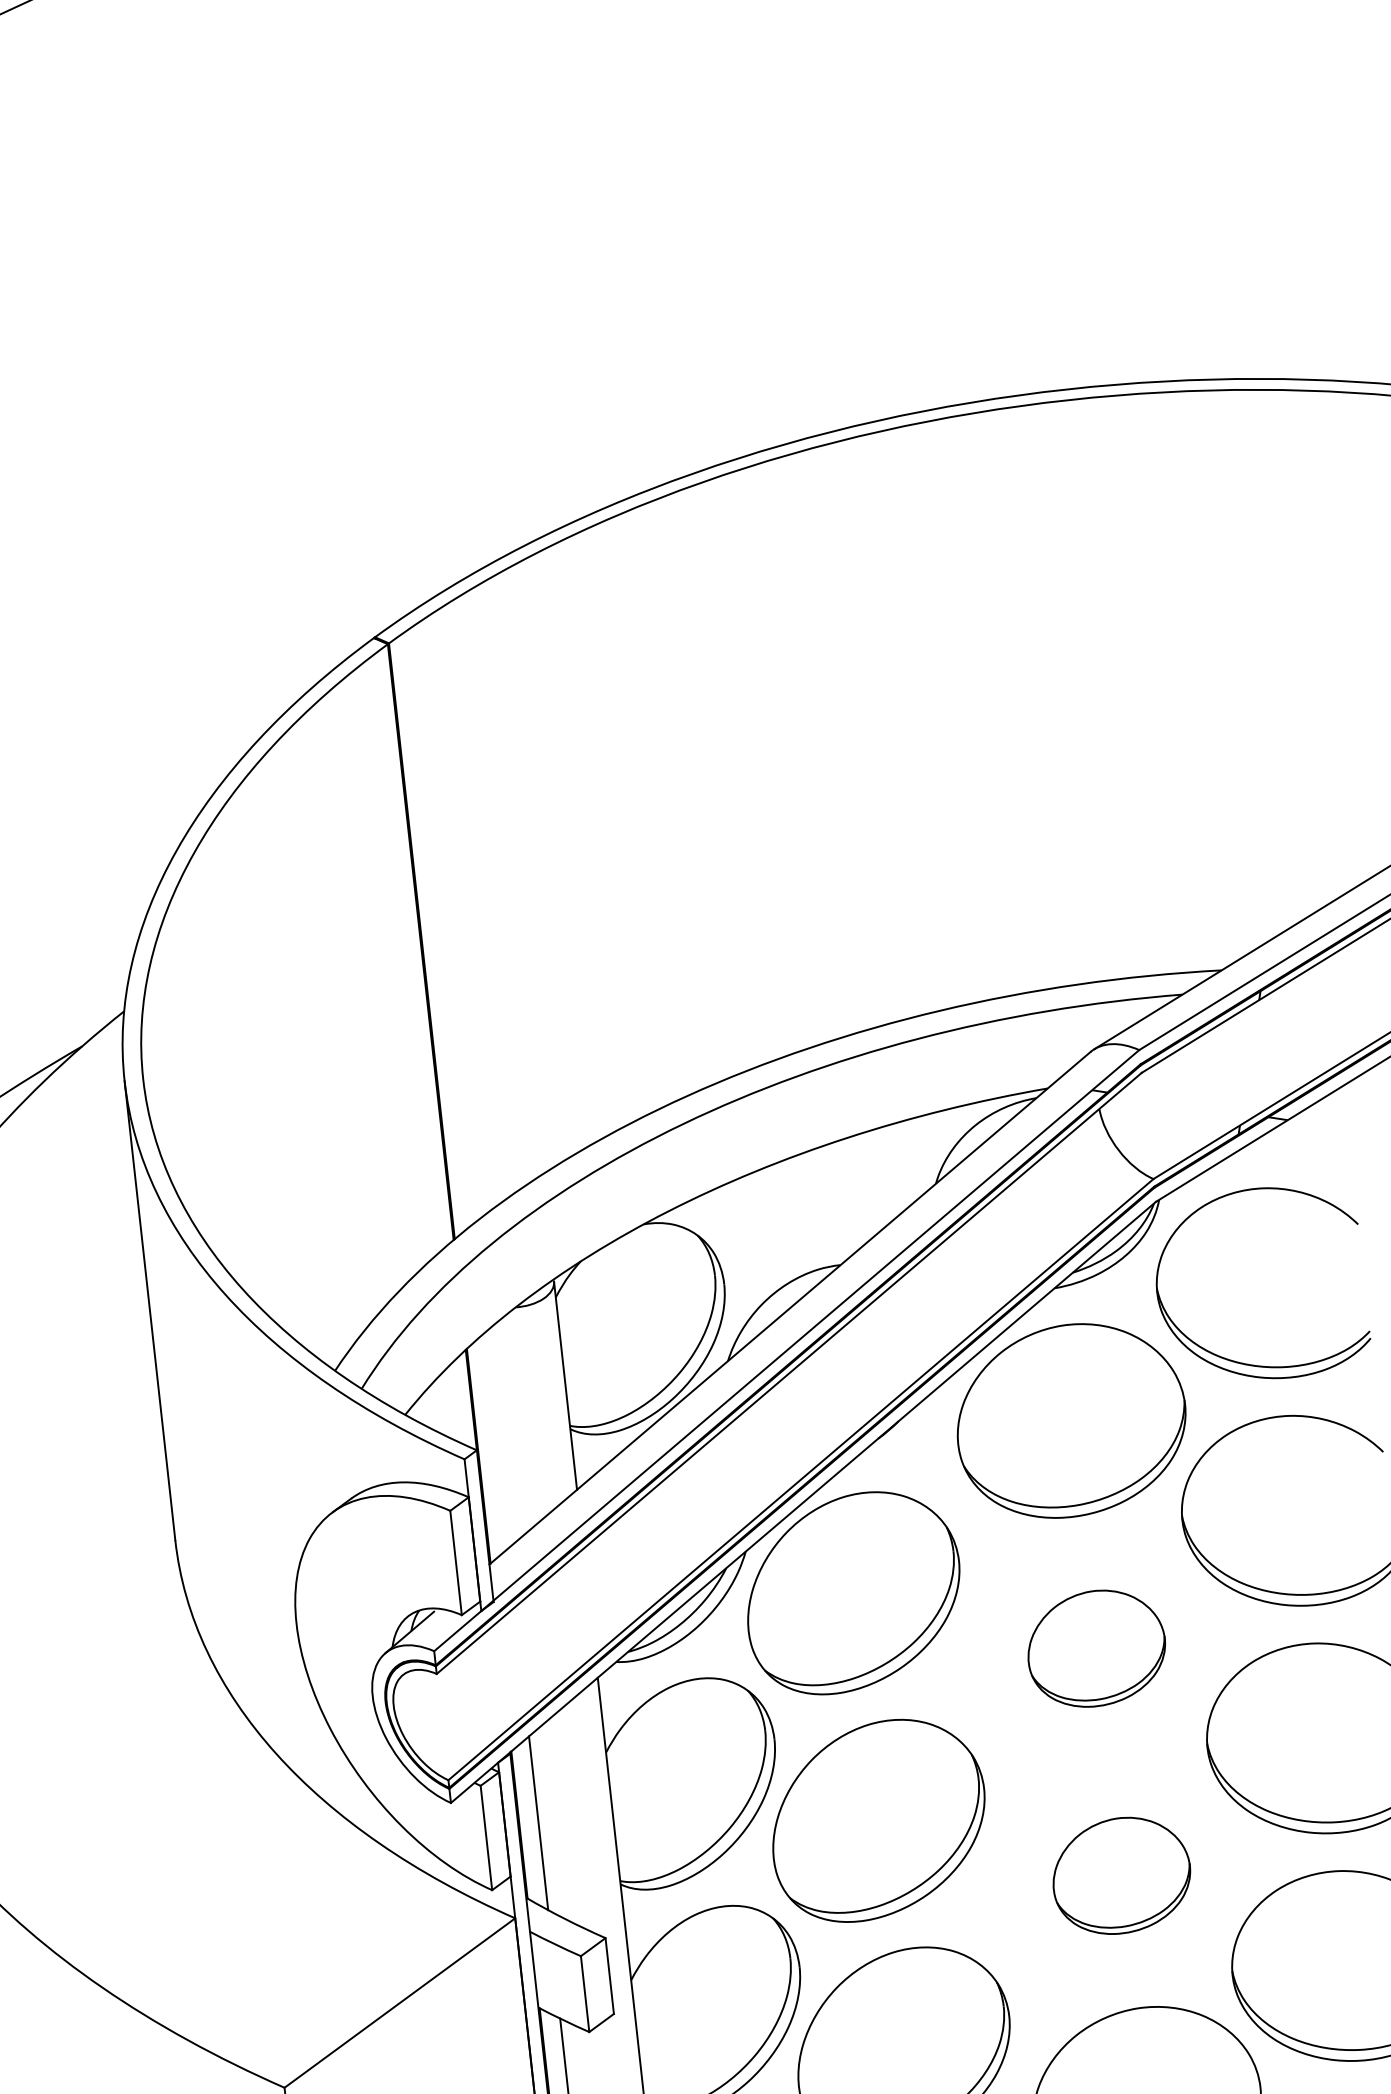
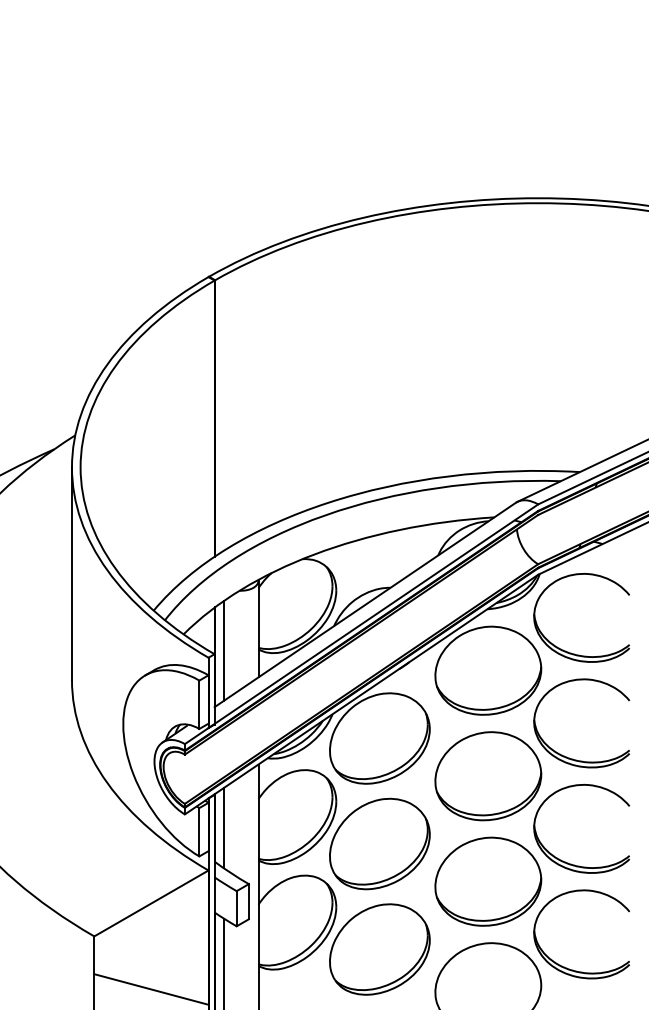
line: (497, 1439) -> (224, 650), added
part: (1096, 1648) -> (488, 776), size x1.67
part: (1121, 1875) -> (488, 881), size x1.67

